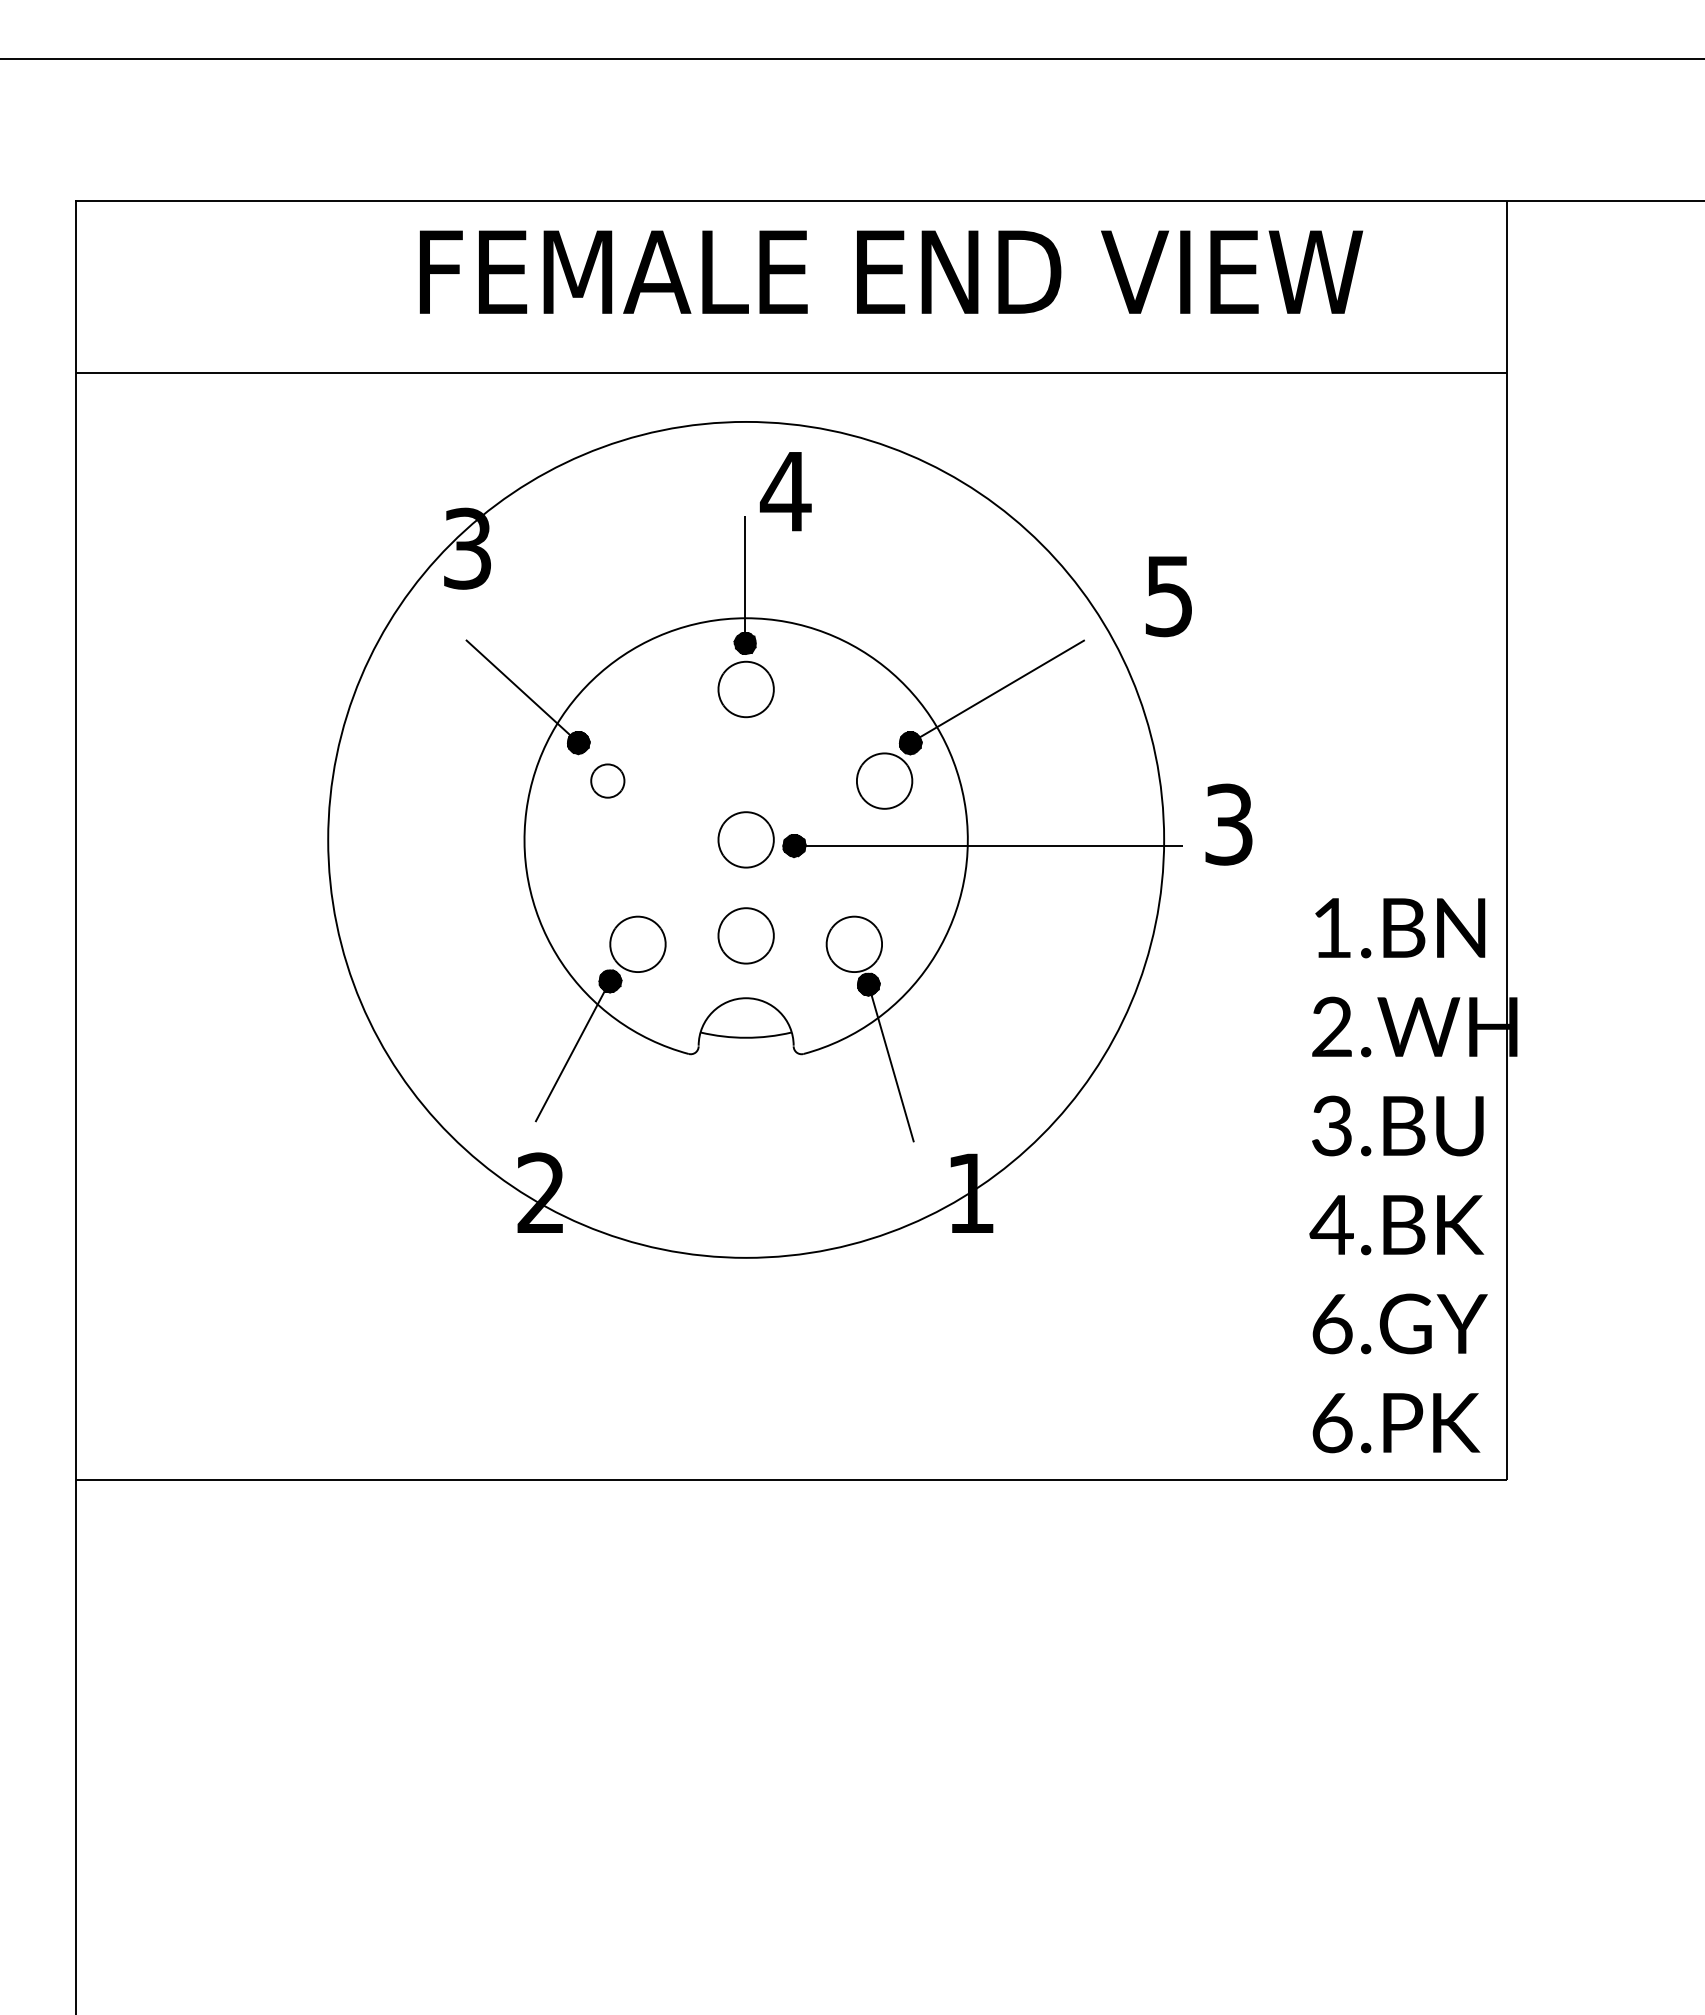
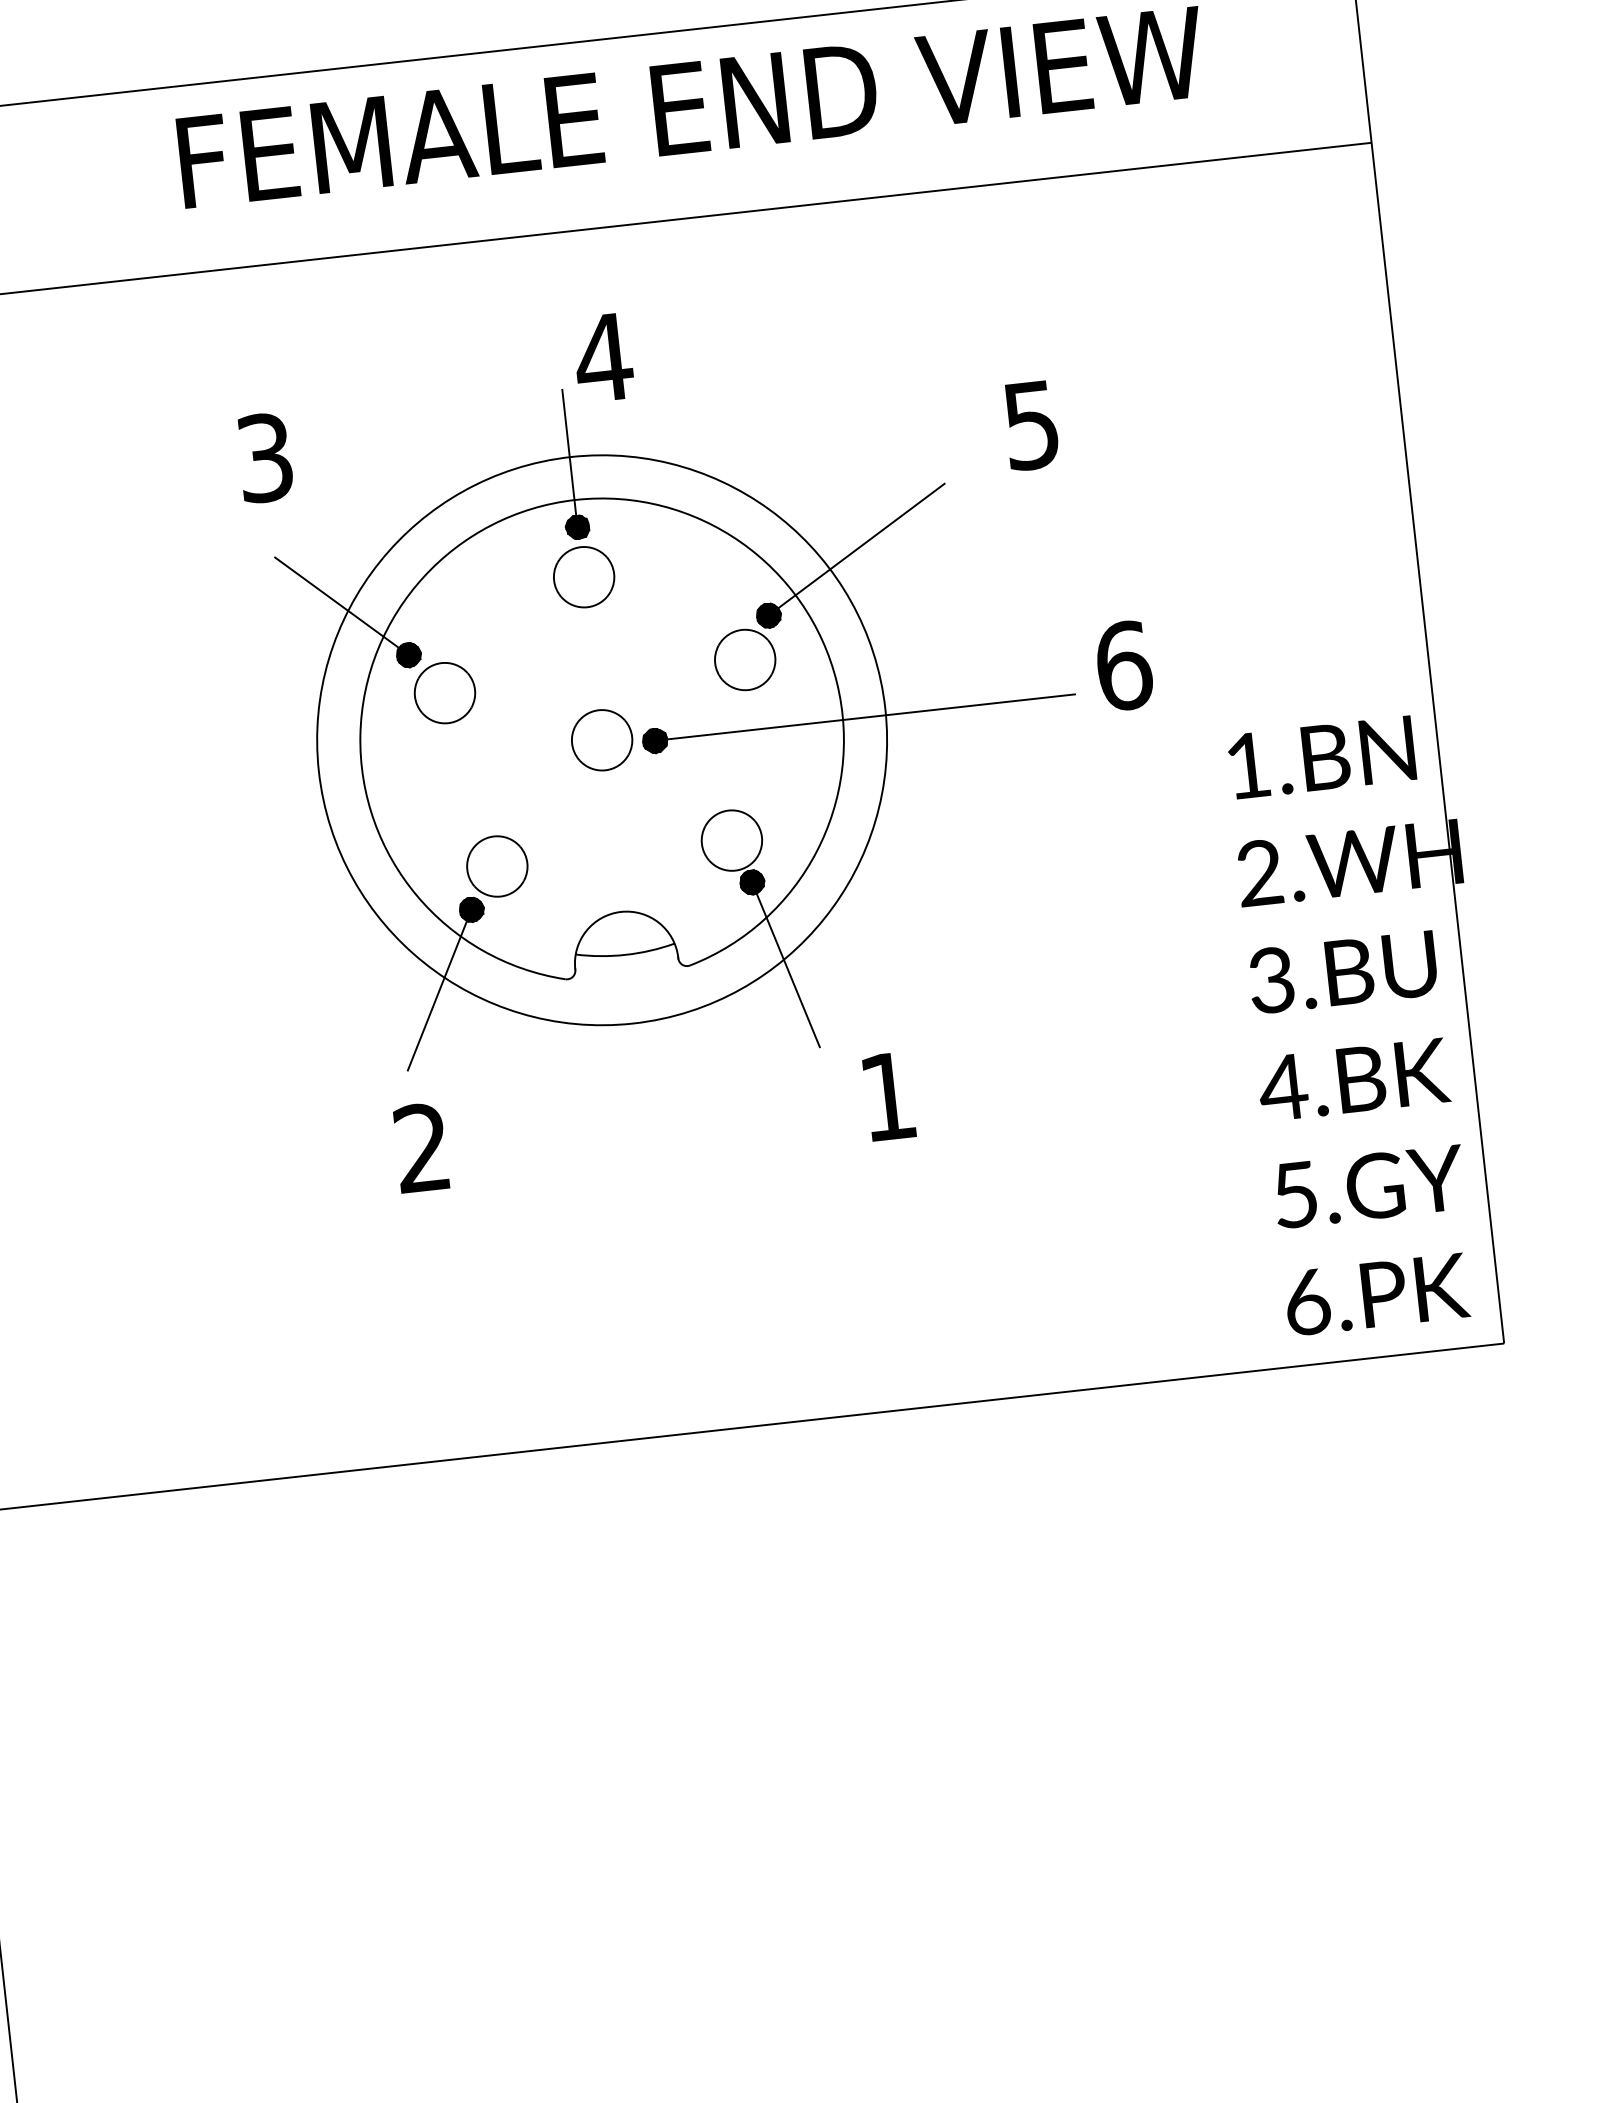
part: (607, 780) -> (444, 692), size x1.67
text: (1229, 824) -> (1124, 665), 3 -> 6
circle: (745, 839) -> (601, 739), size x0.62
part: (745, 935) -> (612, 844), removed
text: (1332, 1324) -> (1295, 1195), 6.GY -> 5.GY

